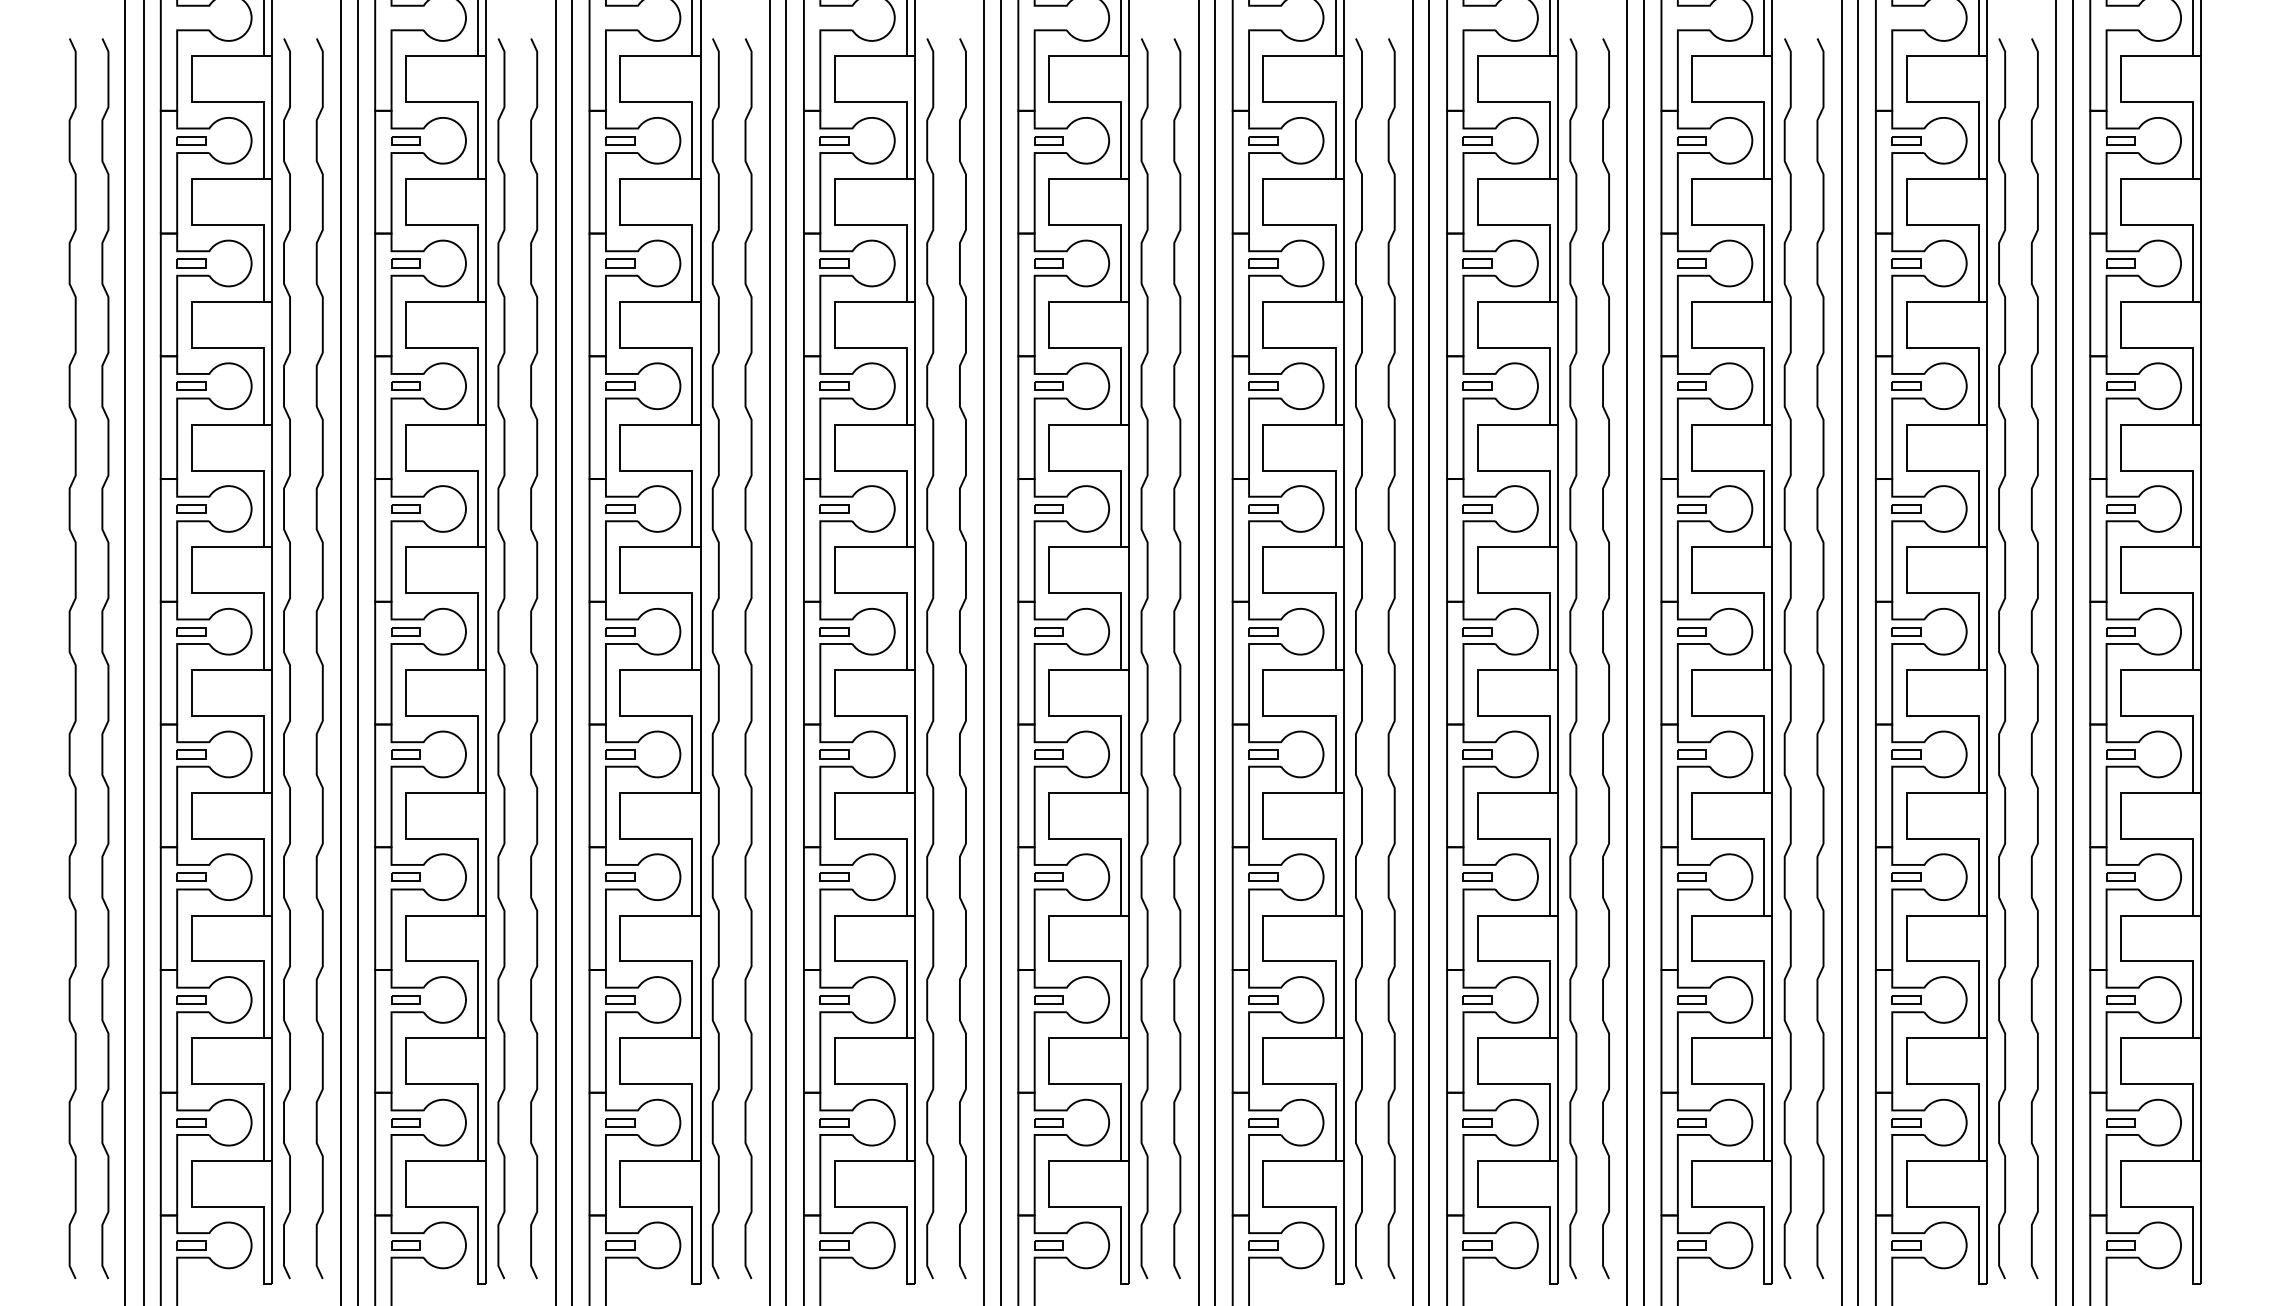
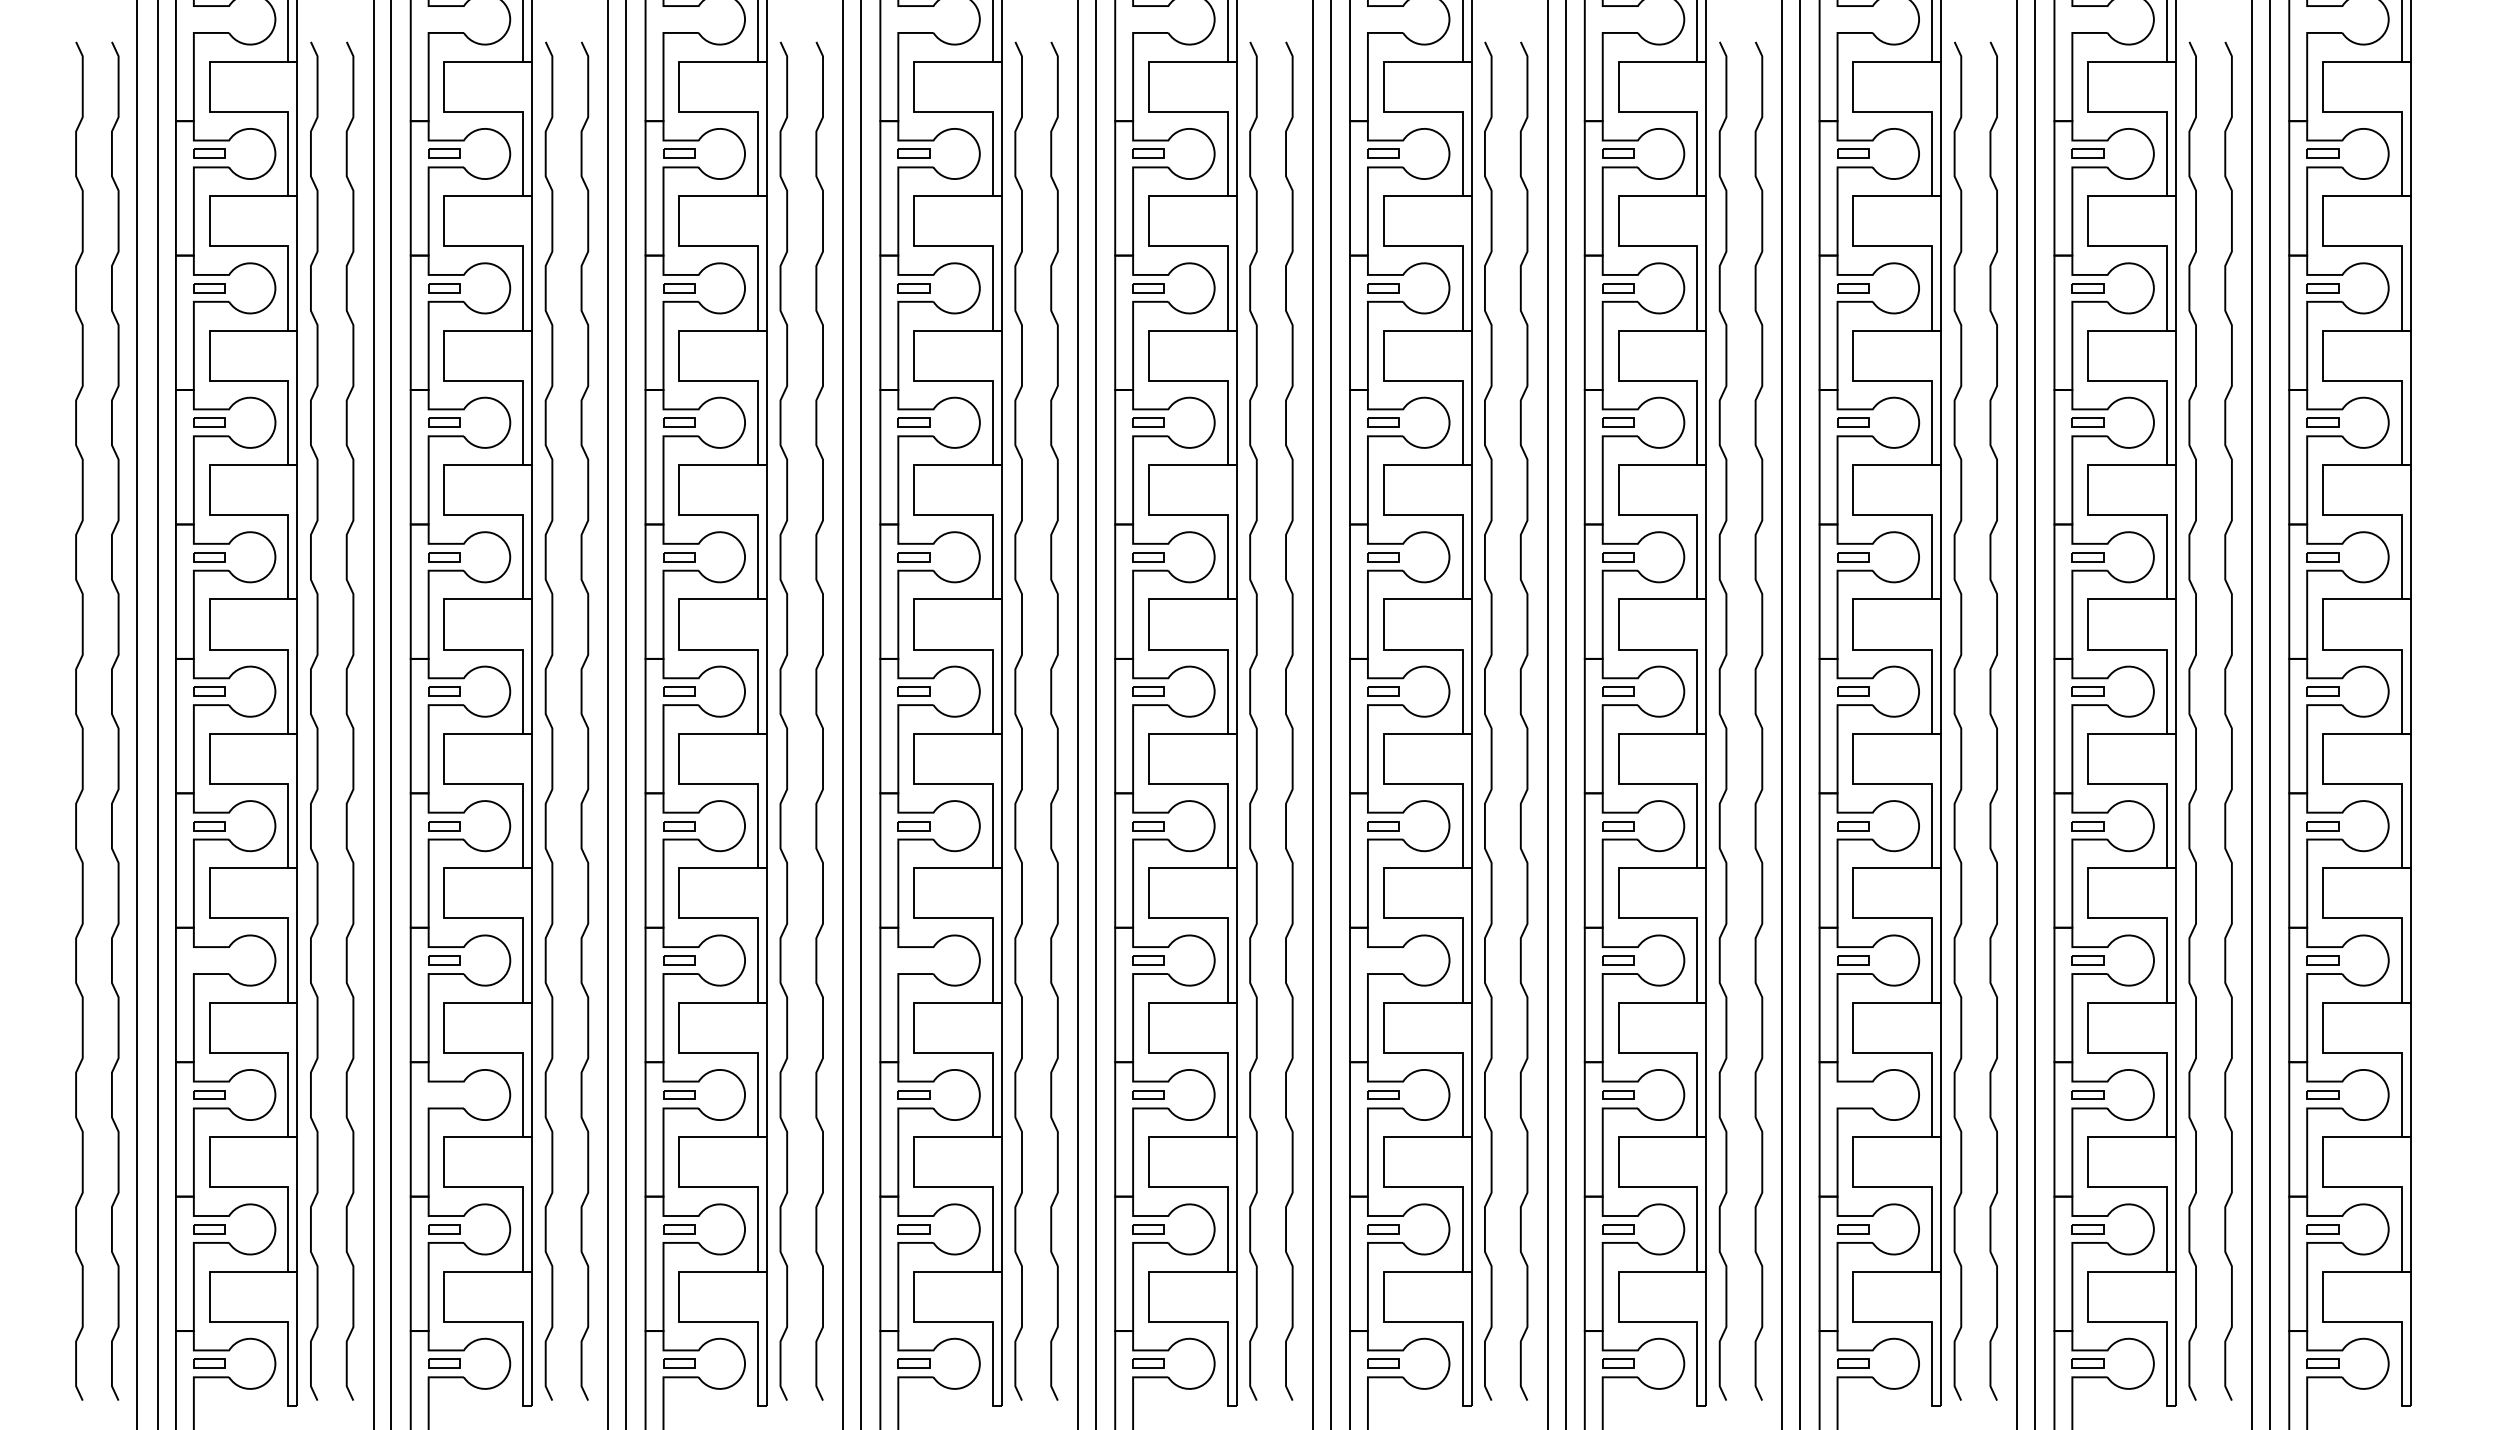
part: (191, 877) -> (209, 960), removed
part: (834, 877) -> (913, 960), removed
part: (1263, 877) -> (1383, 960), removed
part: (405, 999) -> (444, 1094), removed
part: (1692, 999) -> (1853, 1094), removed

